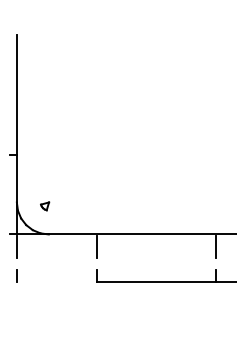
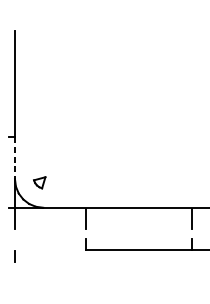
line: (16, 178) -> (14, 158), solid -> dashed
part: (45, 206) -> (40, 182), size x1.6
line: (16, 275) -> (14, 255), moved

